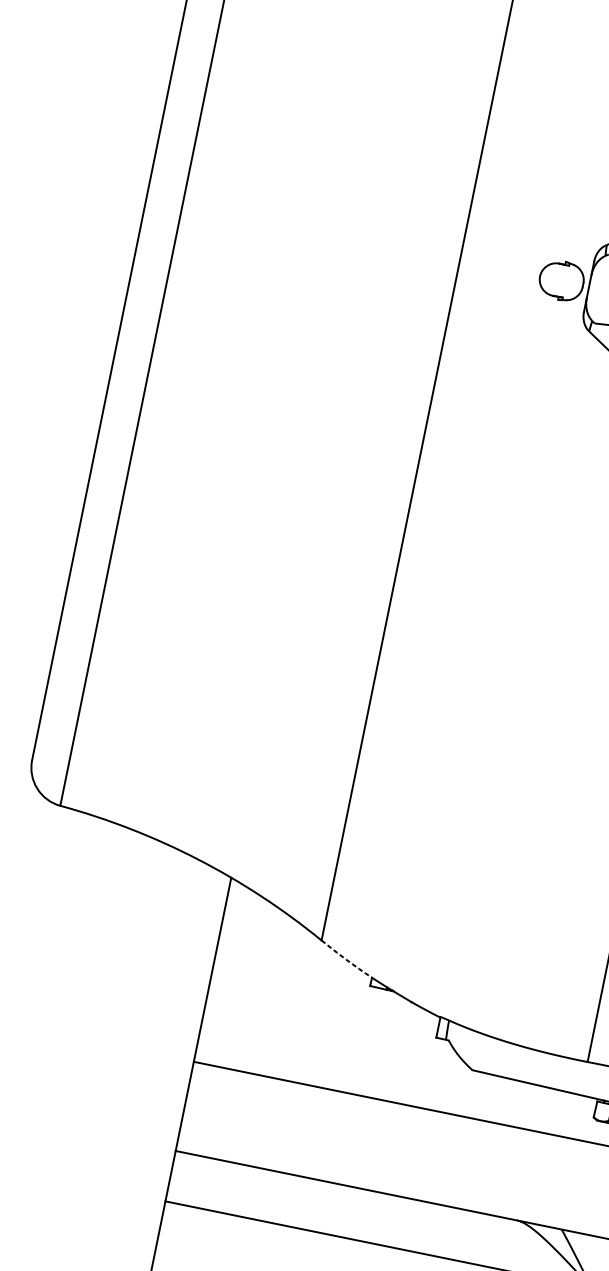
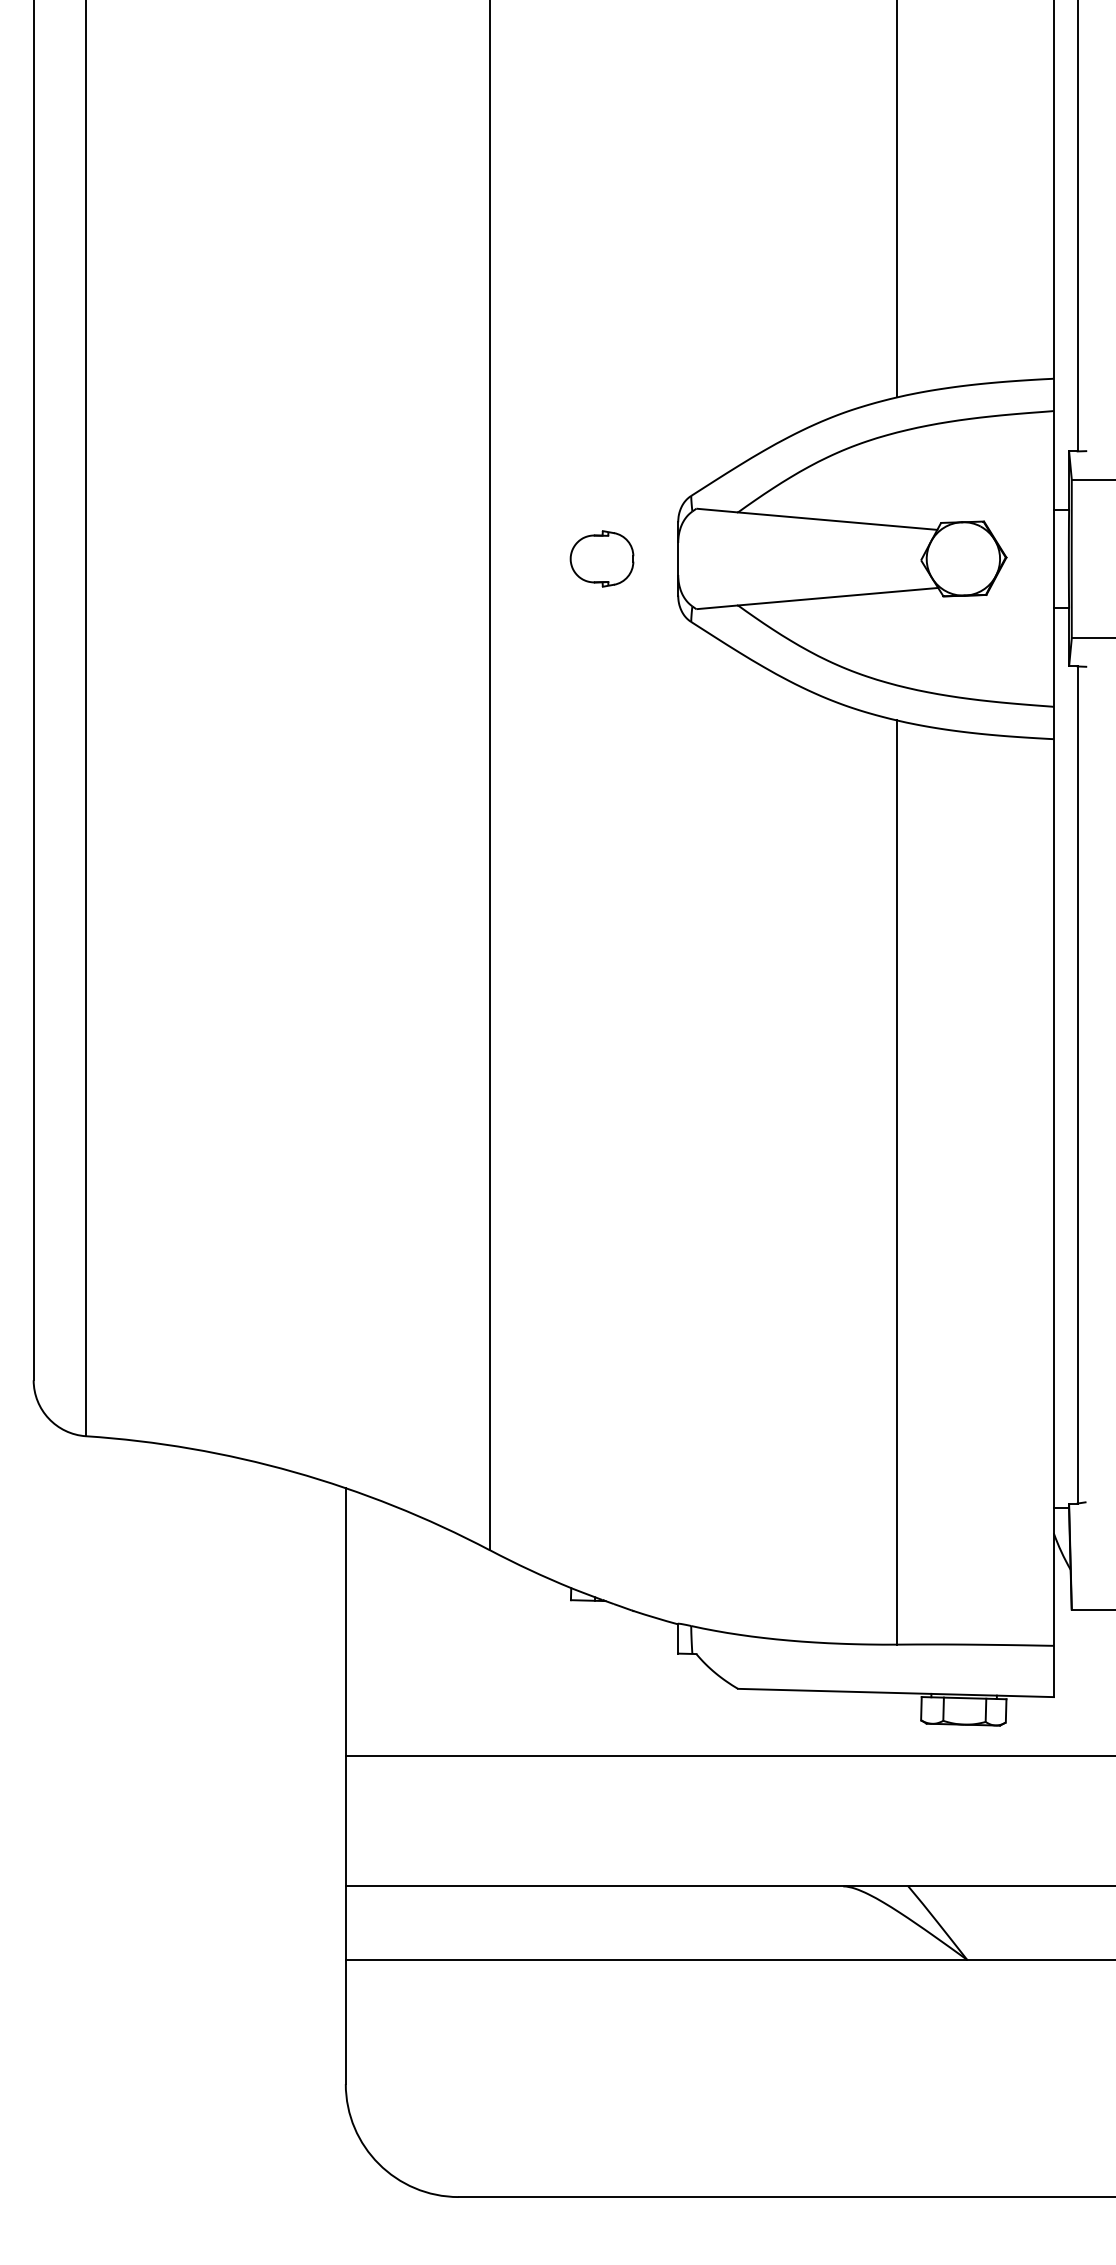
part: (561, 280) -> (601, 558), moved
arc: (346, 959) -> (530, 1570), dashed -> solid

